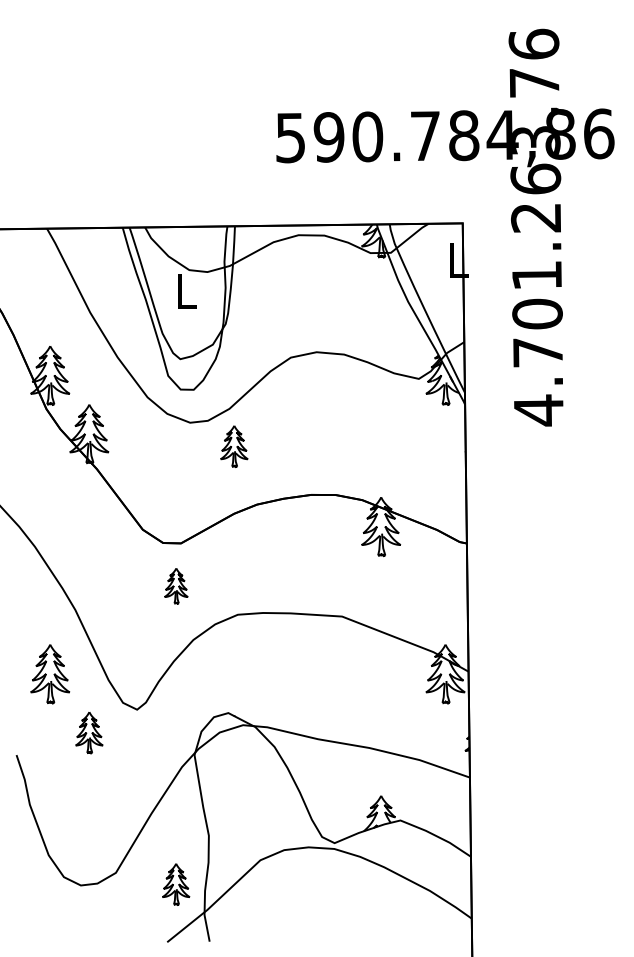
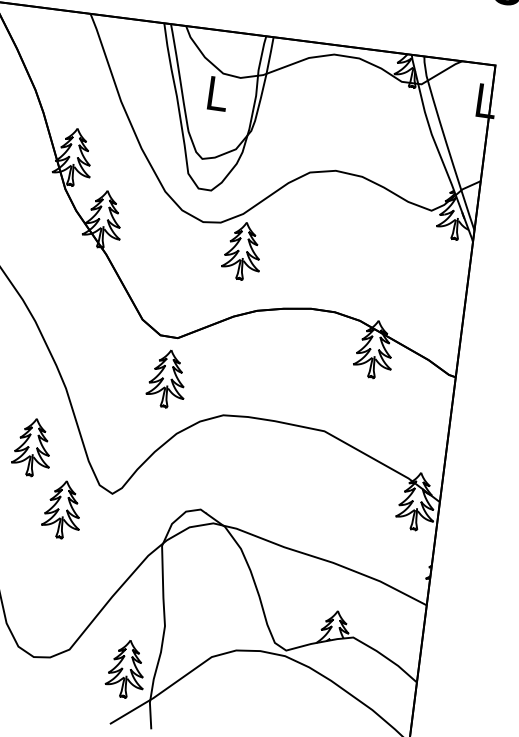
part: (234, 446) -> (243, 251), size x1.43
part: (176, 586) -> (167, 379), size x1.67
part: (89, 732) -> (63, 509), size x1.43
part: (175, 884) -> (125, 669), size x1.43

